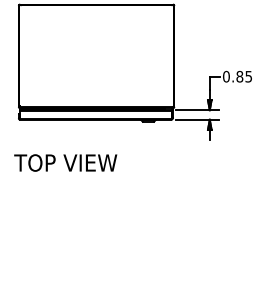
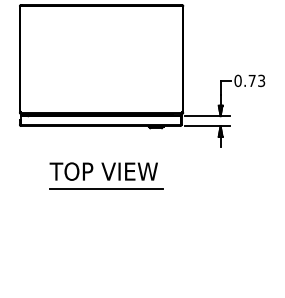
text: (244, 76) -> (257, 80), 0.85 -> 0.73
text: (65, 162) -> (103, 171), moved
line: (101, 179) -> (106, 188), added

